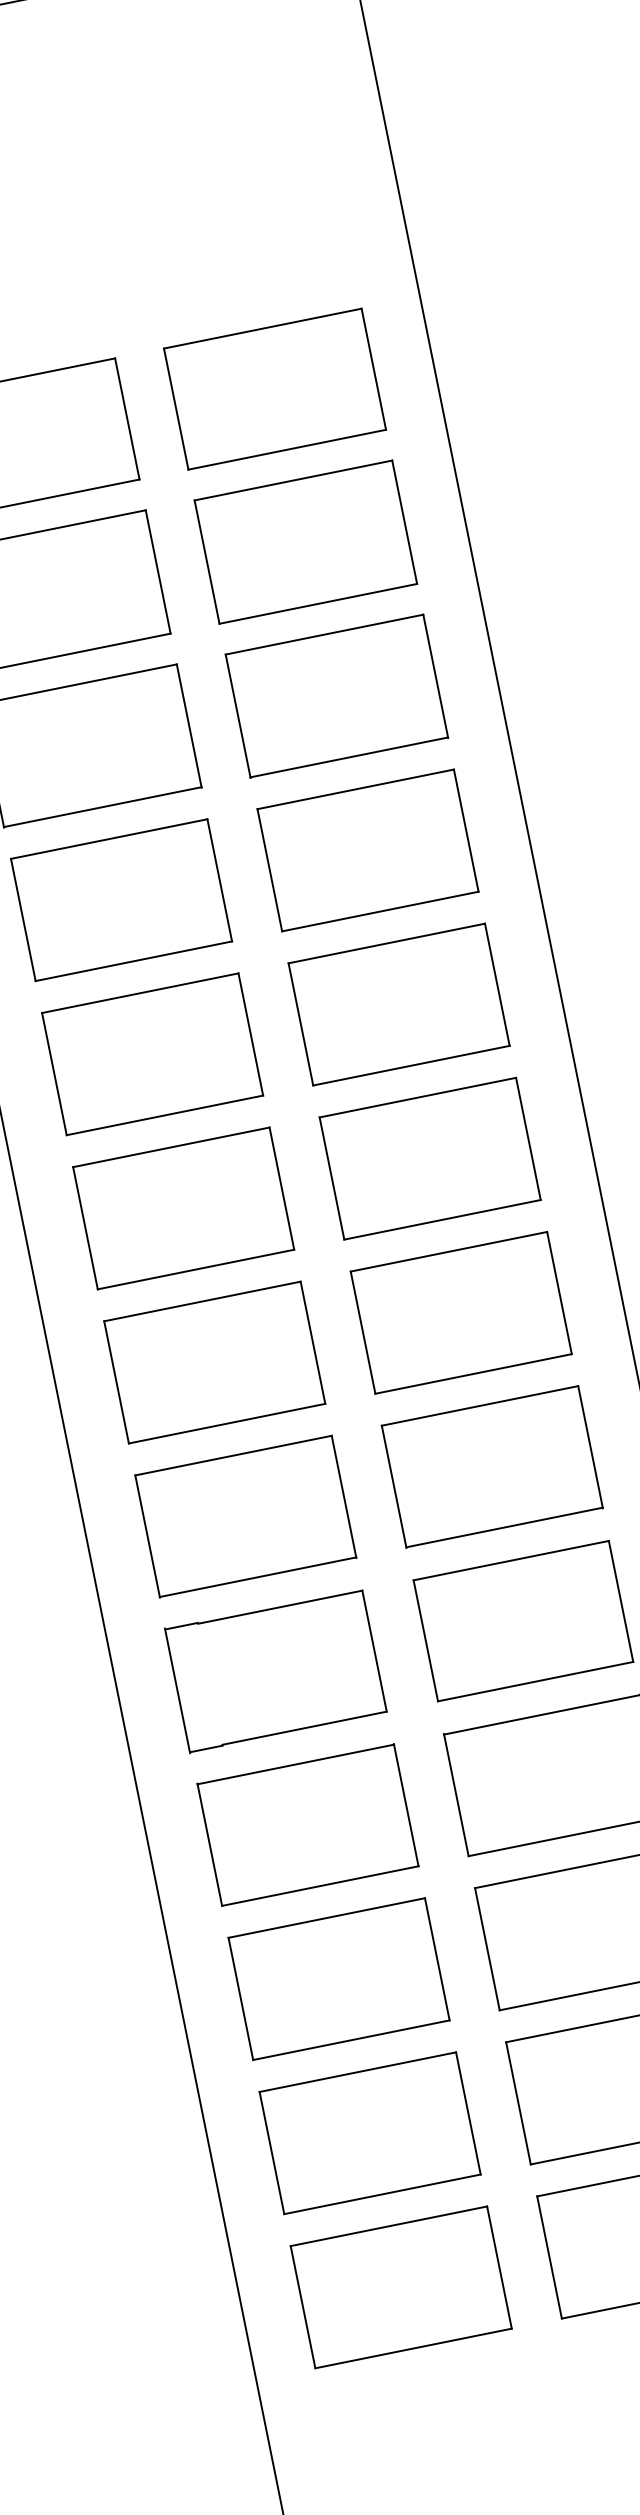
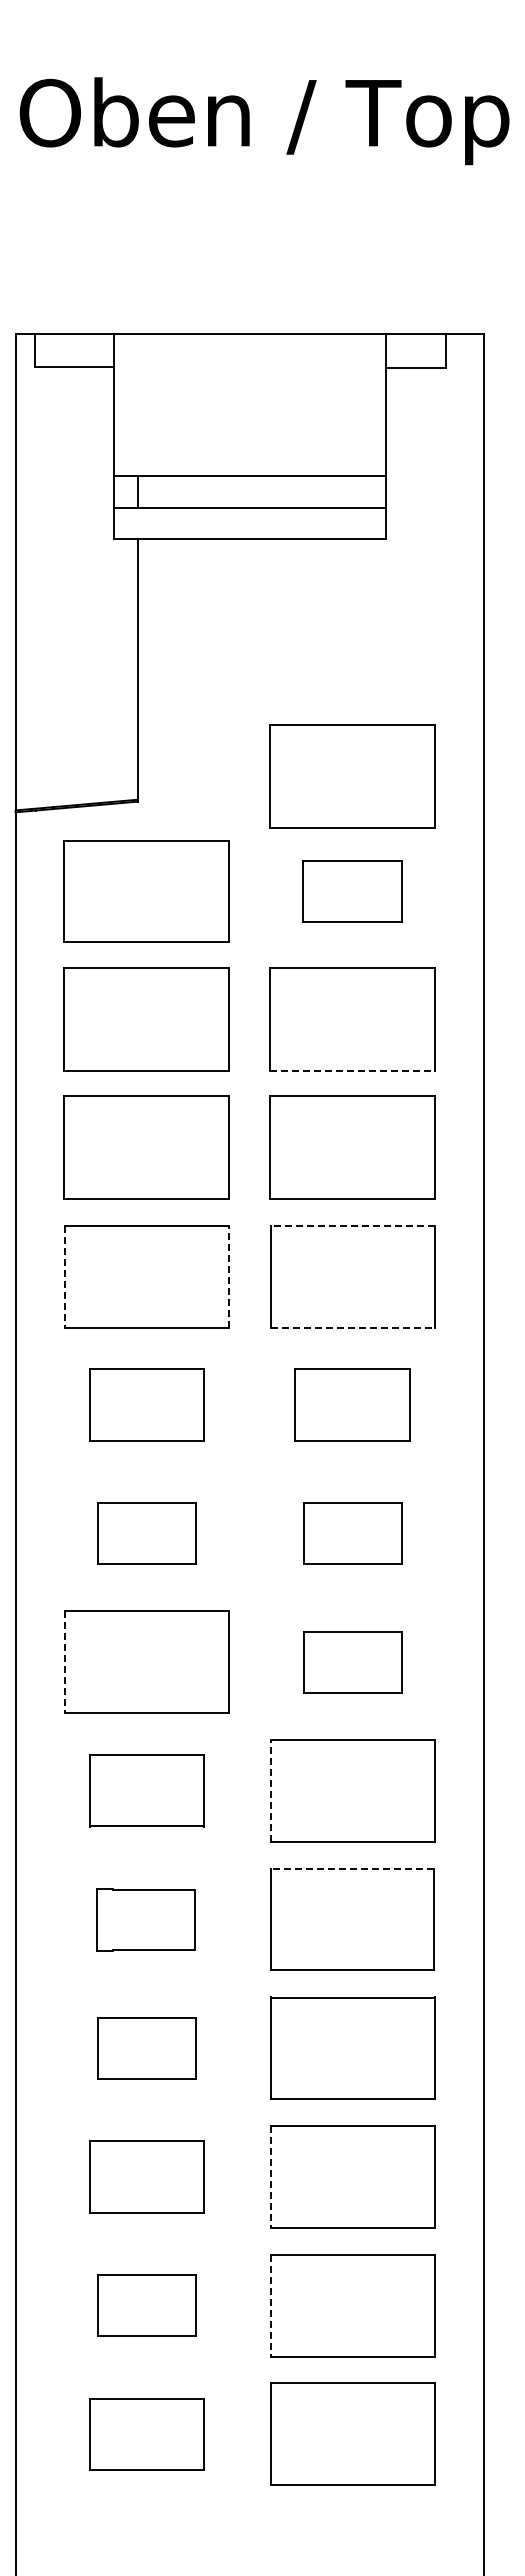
part: (247, 251) -> (352, 776), added
part: (274, 389) -> (352, 891), size x0.6
line: (319, 603) -> (353, 1070), solid -> dashed
line: (355, 789) -> (352, 1225), solid -> dashed
line: (219, 880) -> (228, 1276), solid -> dashed
line: (380, 911) -> (352, 1327), solid -> dashed
line: (22, 920) -> (64, 1276), solid -> dashed
part: (398, 1003) -> (352, 1404), size x0.7
part: (151, 1053) -> (146, 1404), size x0.7
part: (429, 1158) -> (352, 1533), size x0.6
part: (183, 1208) -> (146, 1533), size x0.6
part: (460, 1311) -> (352, 1661), size x0.6
line: (116, 1382) -> (64, 1662), solid -> dashed
line: (394, 1487) -> (270, 1791), solid -> dashed
part: (245, 1516) -> (146, 1790), size x0.7
line: (511, 1560) -> (352, 1869), solid -> dashed
part: (275, 1670) -> (145, 1919), size x0.6
part: (307, 1823) -> (146, 2047), size x0.6
line: (487, 1949) -> (270, 2177), solid -> dashed
part: (338, 1978) -> (146, 2176), size x0.7
line: (518, 2103) -> (270, 2305), solid -> dashed
part: (369, 2133) -> (146, 2305), size x0.6
part: (400, 2286) -> (146, 2433), size x0.7

